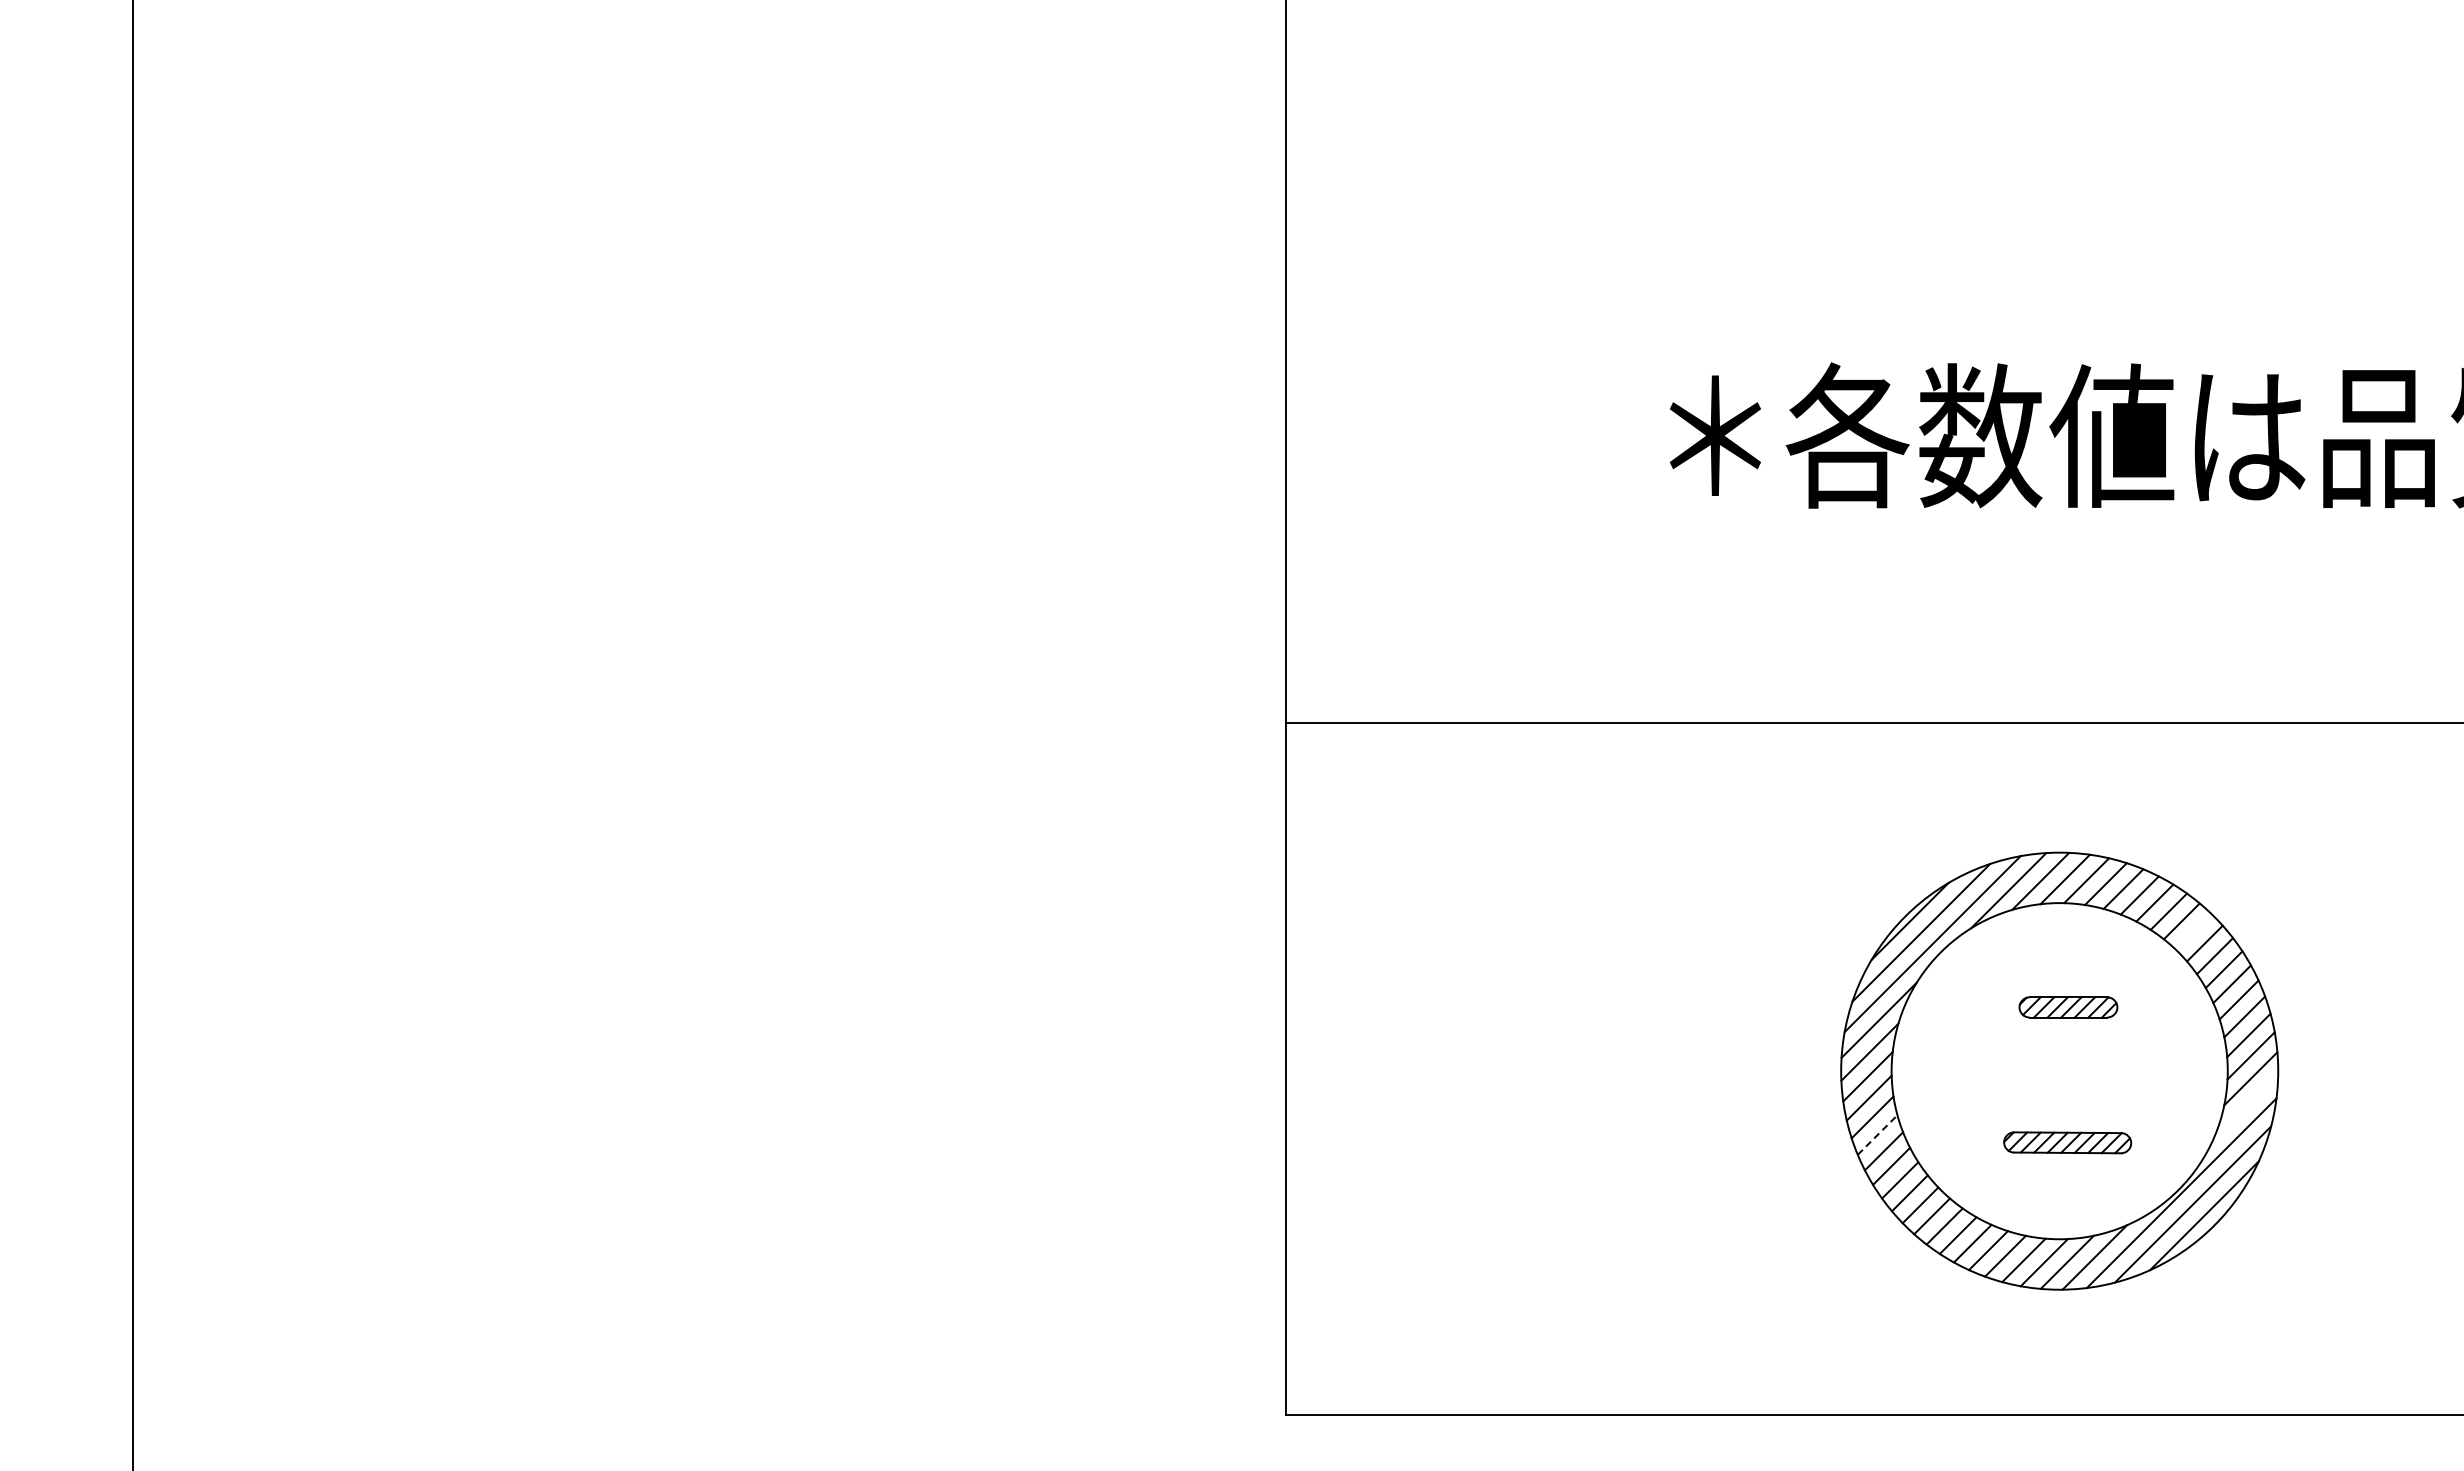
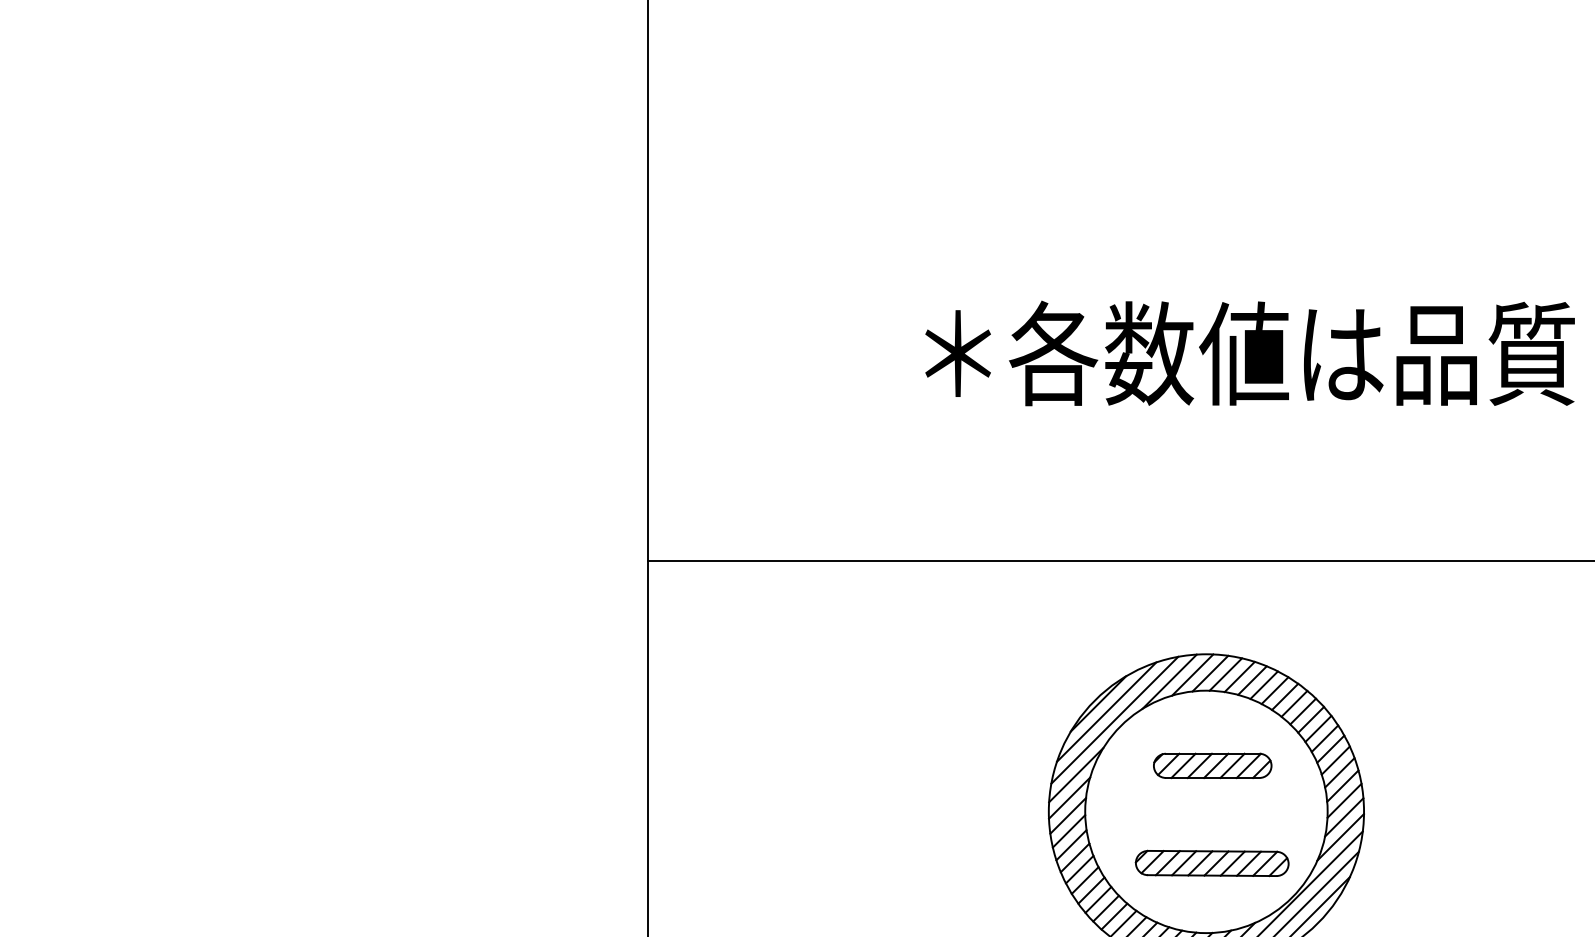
line: (2193, 931) -> (1302, 711), added
part: (2068, 1007) -> (1212, 765), size x1.67
line: (2245, 1106) -> (1340, 837), added
line: (1877, 1134) -> (1075, 857), dashed -> solid
part: (2067, 1142) -> (1212, 863), size x1.67

